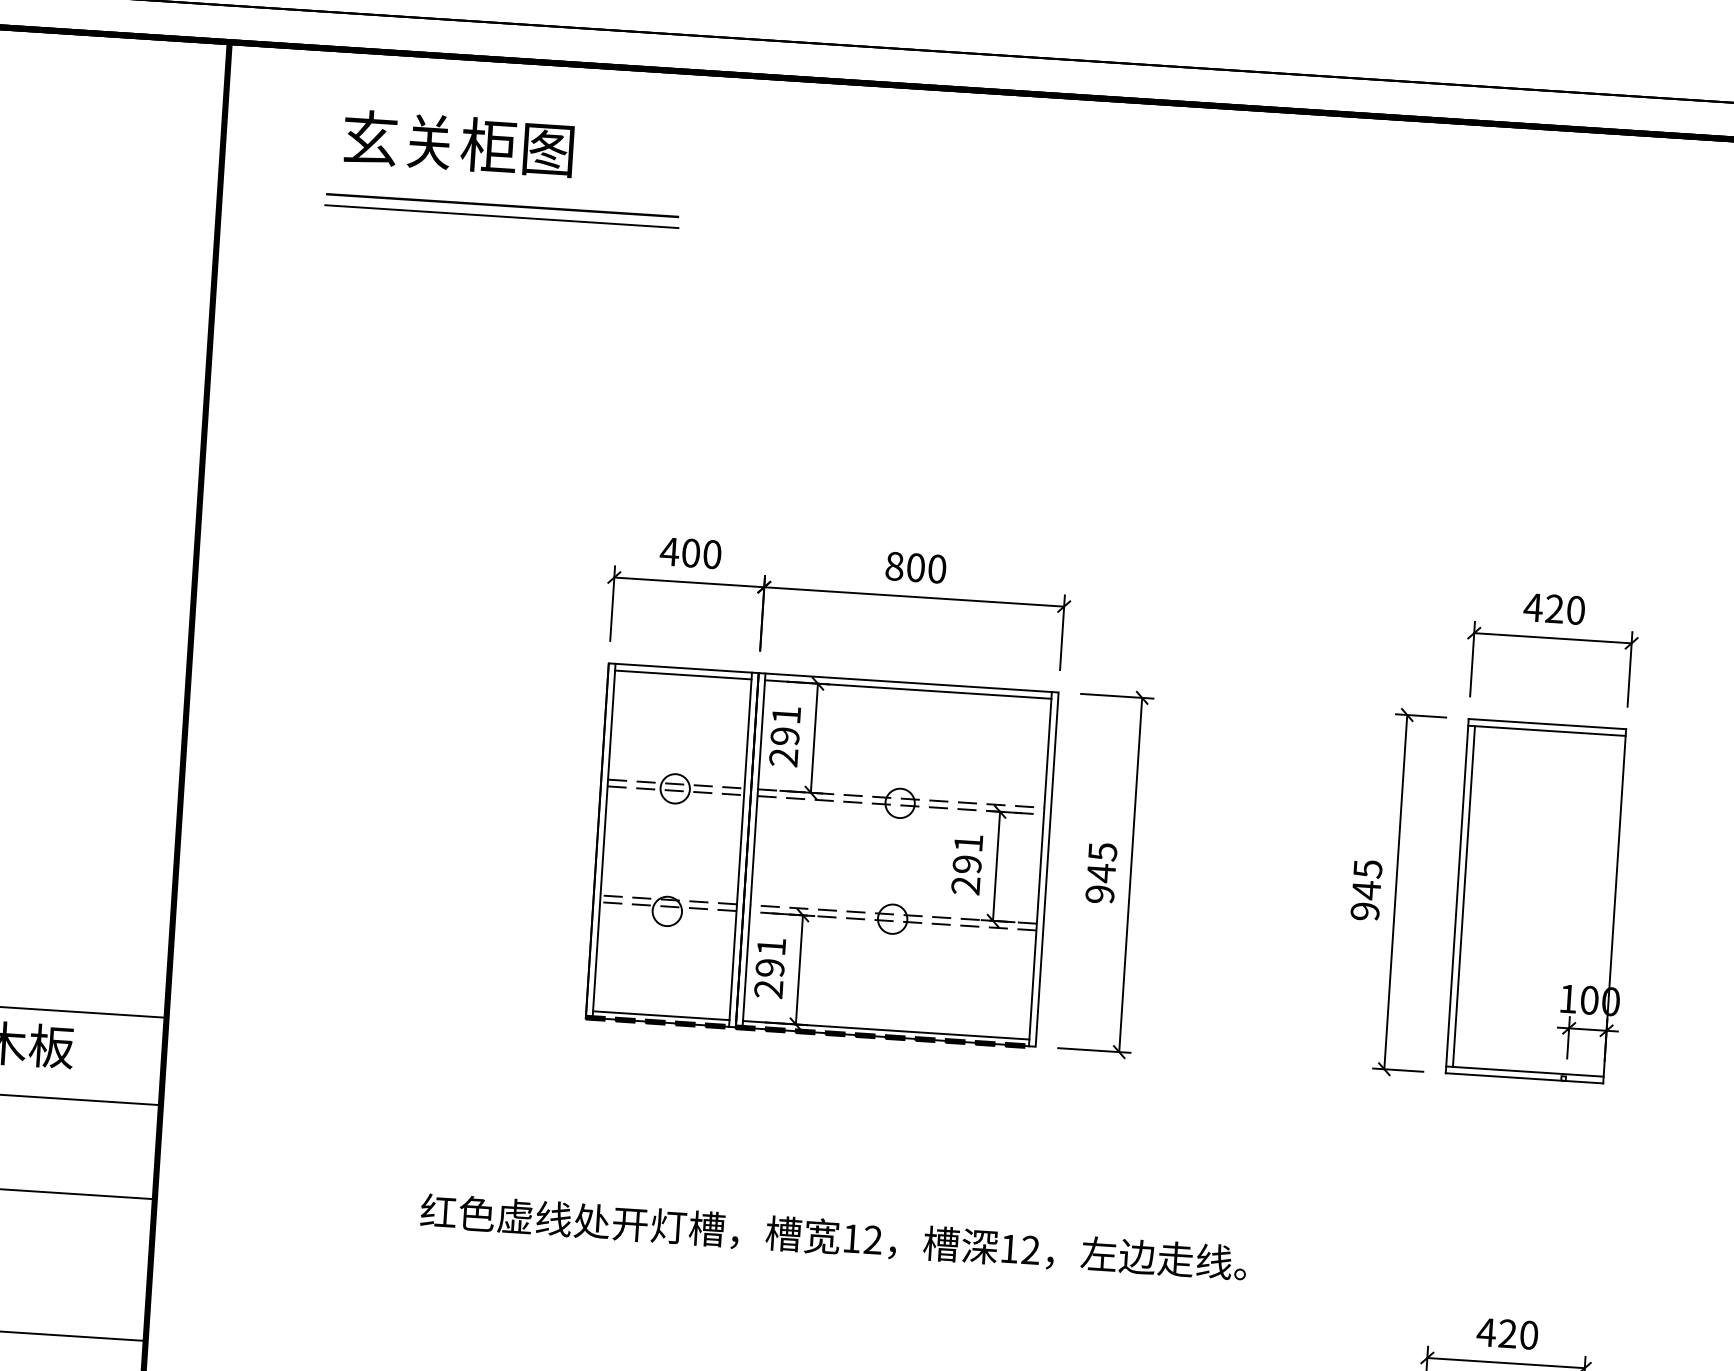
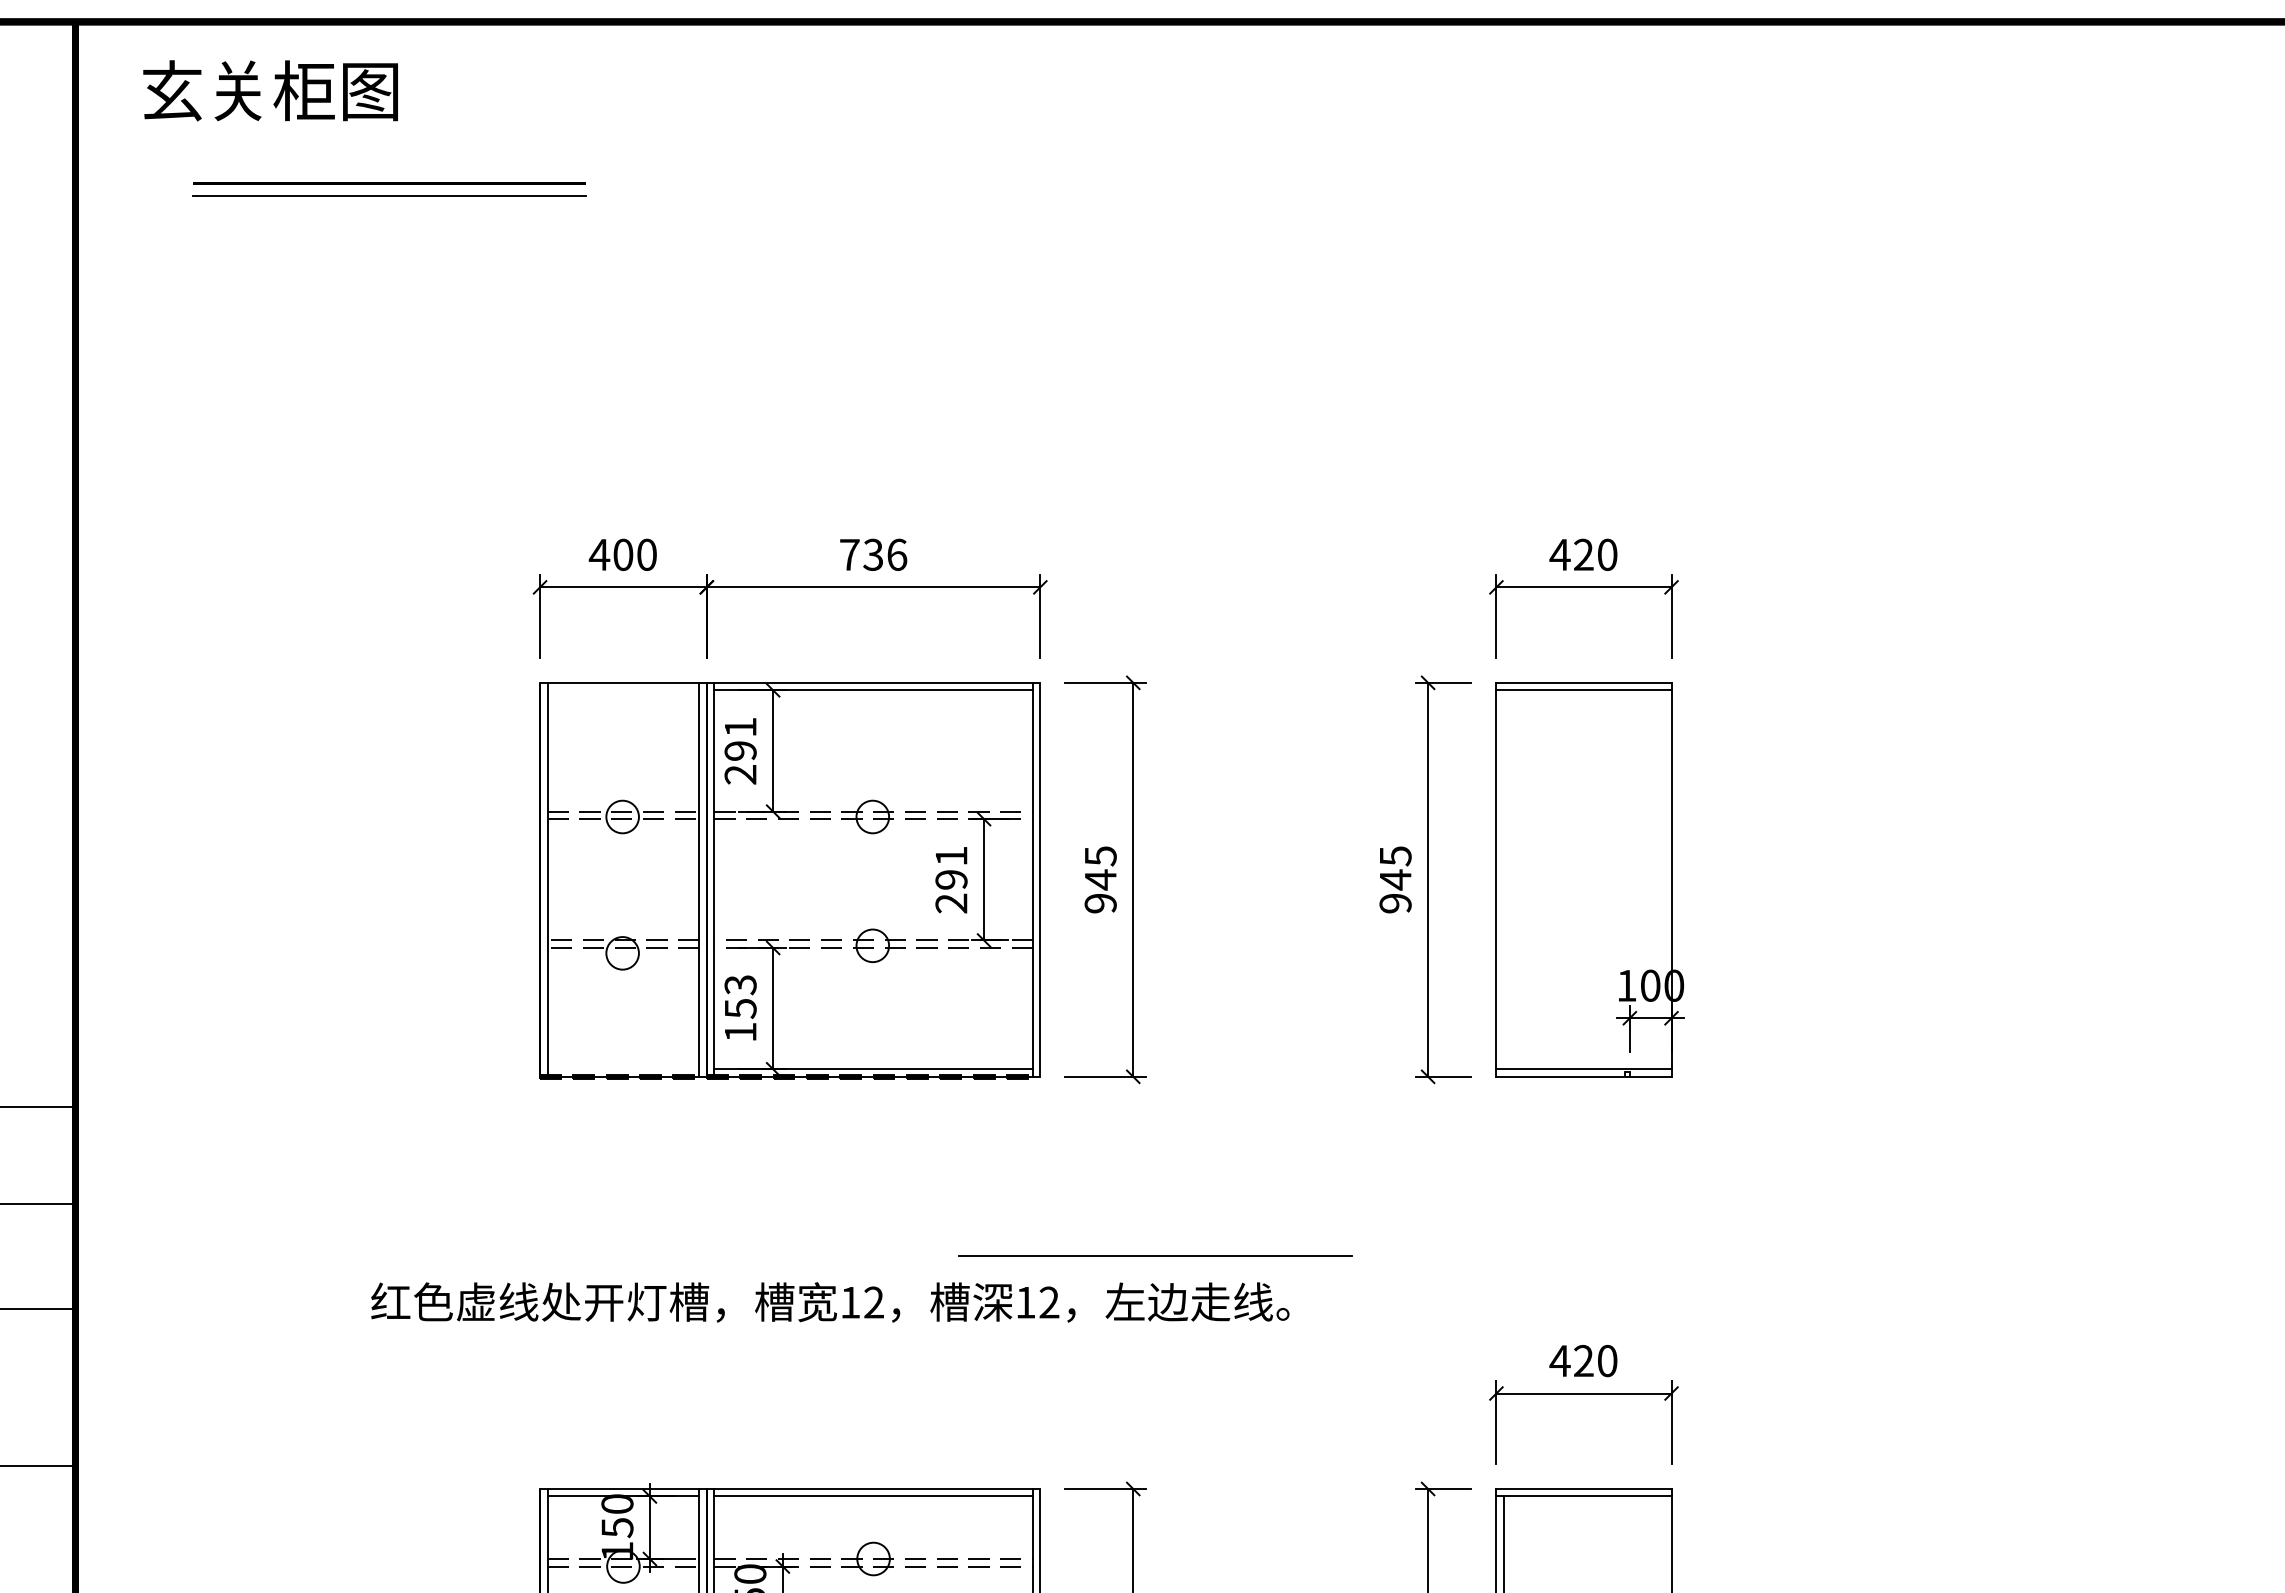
text: (458, 143) -> (270, 90), moved
text: (916, 567) -> (873, 554), 800 -> 736
line: (683, 675) -> (623, 690), removed
line: (1463, 896) -> (1503, 879), removed
text: (770, 967) -> (740, 1008), 291 -> 153
line: (661, 1015) -> (623, 1069), removed
line: (1128, 1214) -> (1155, 1255), added

